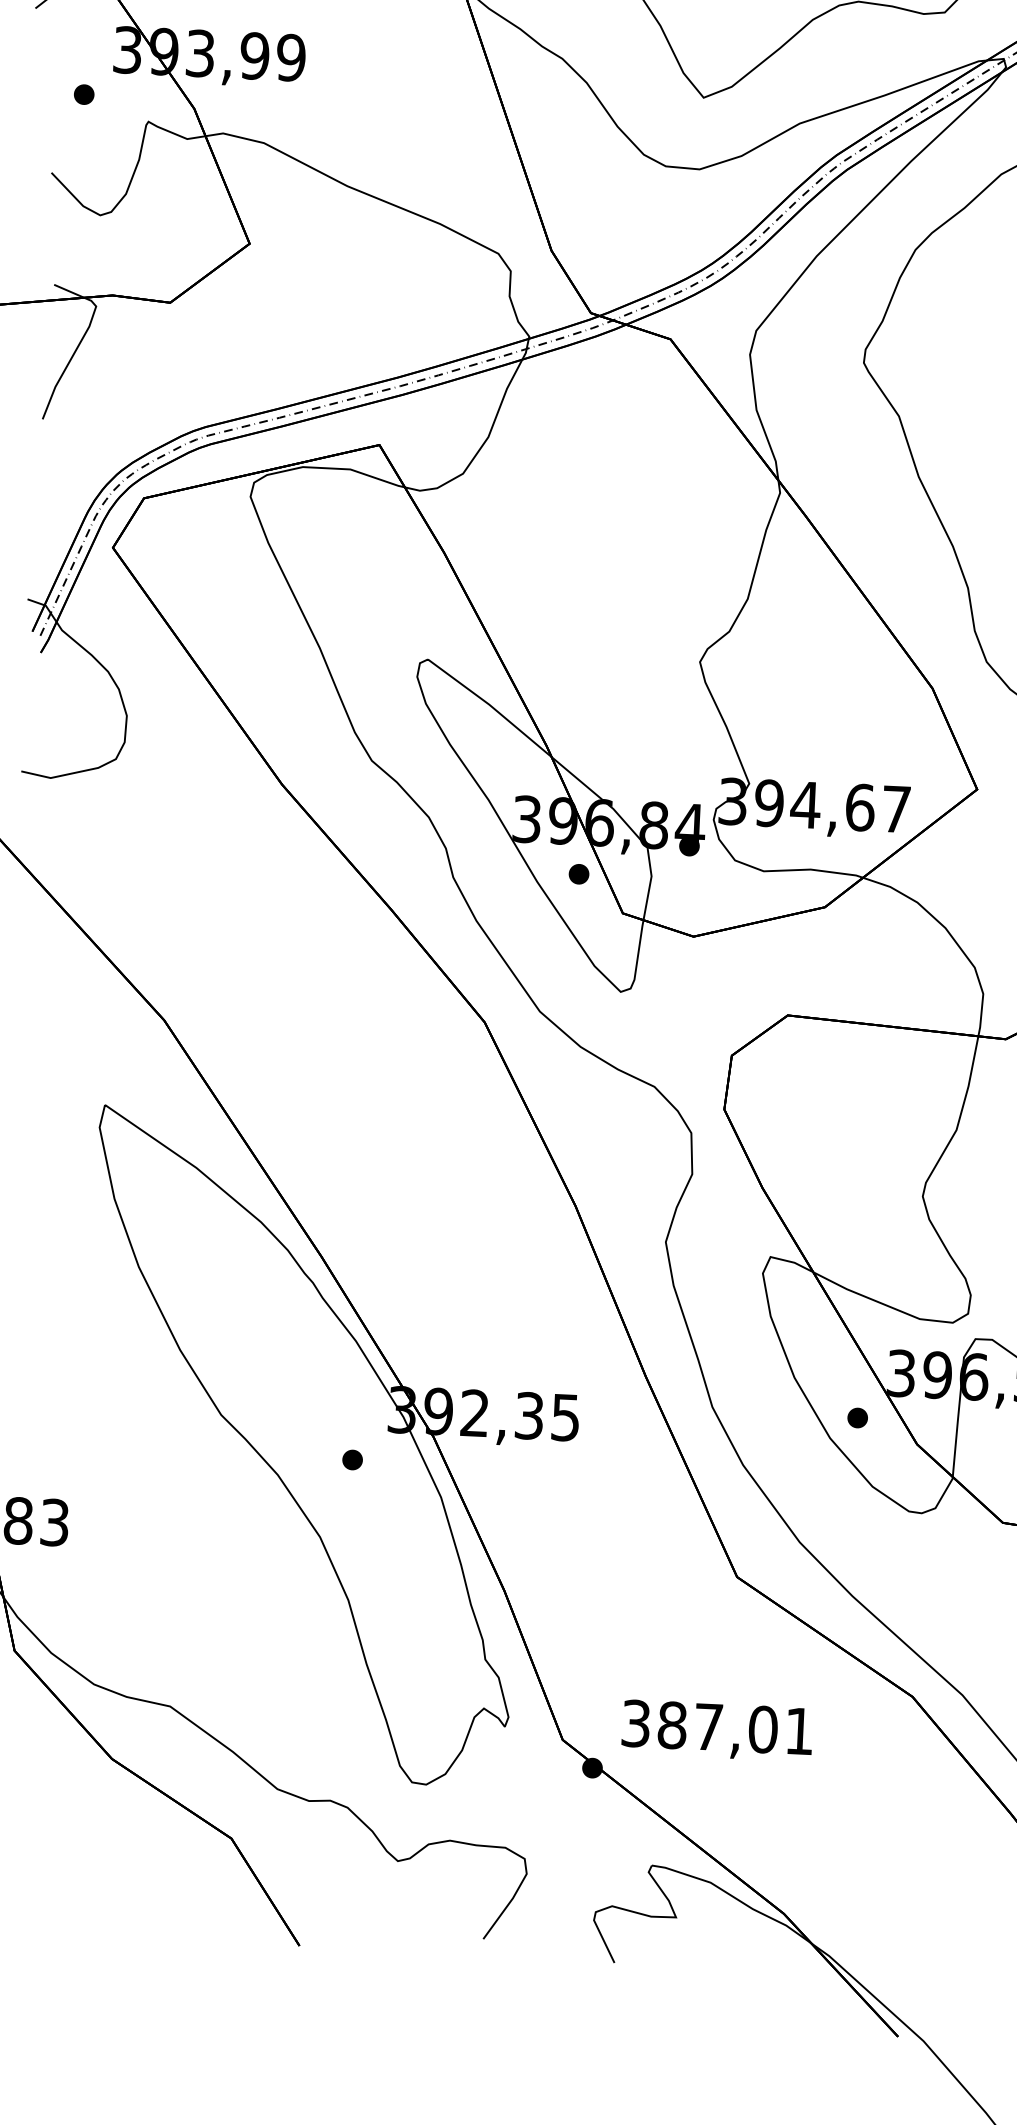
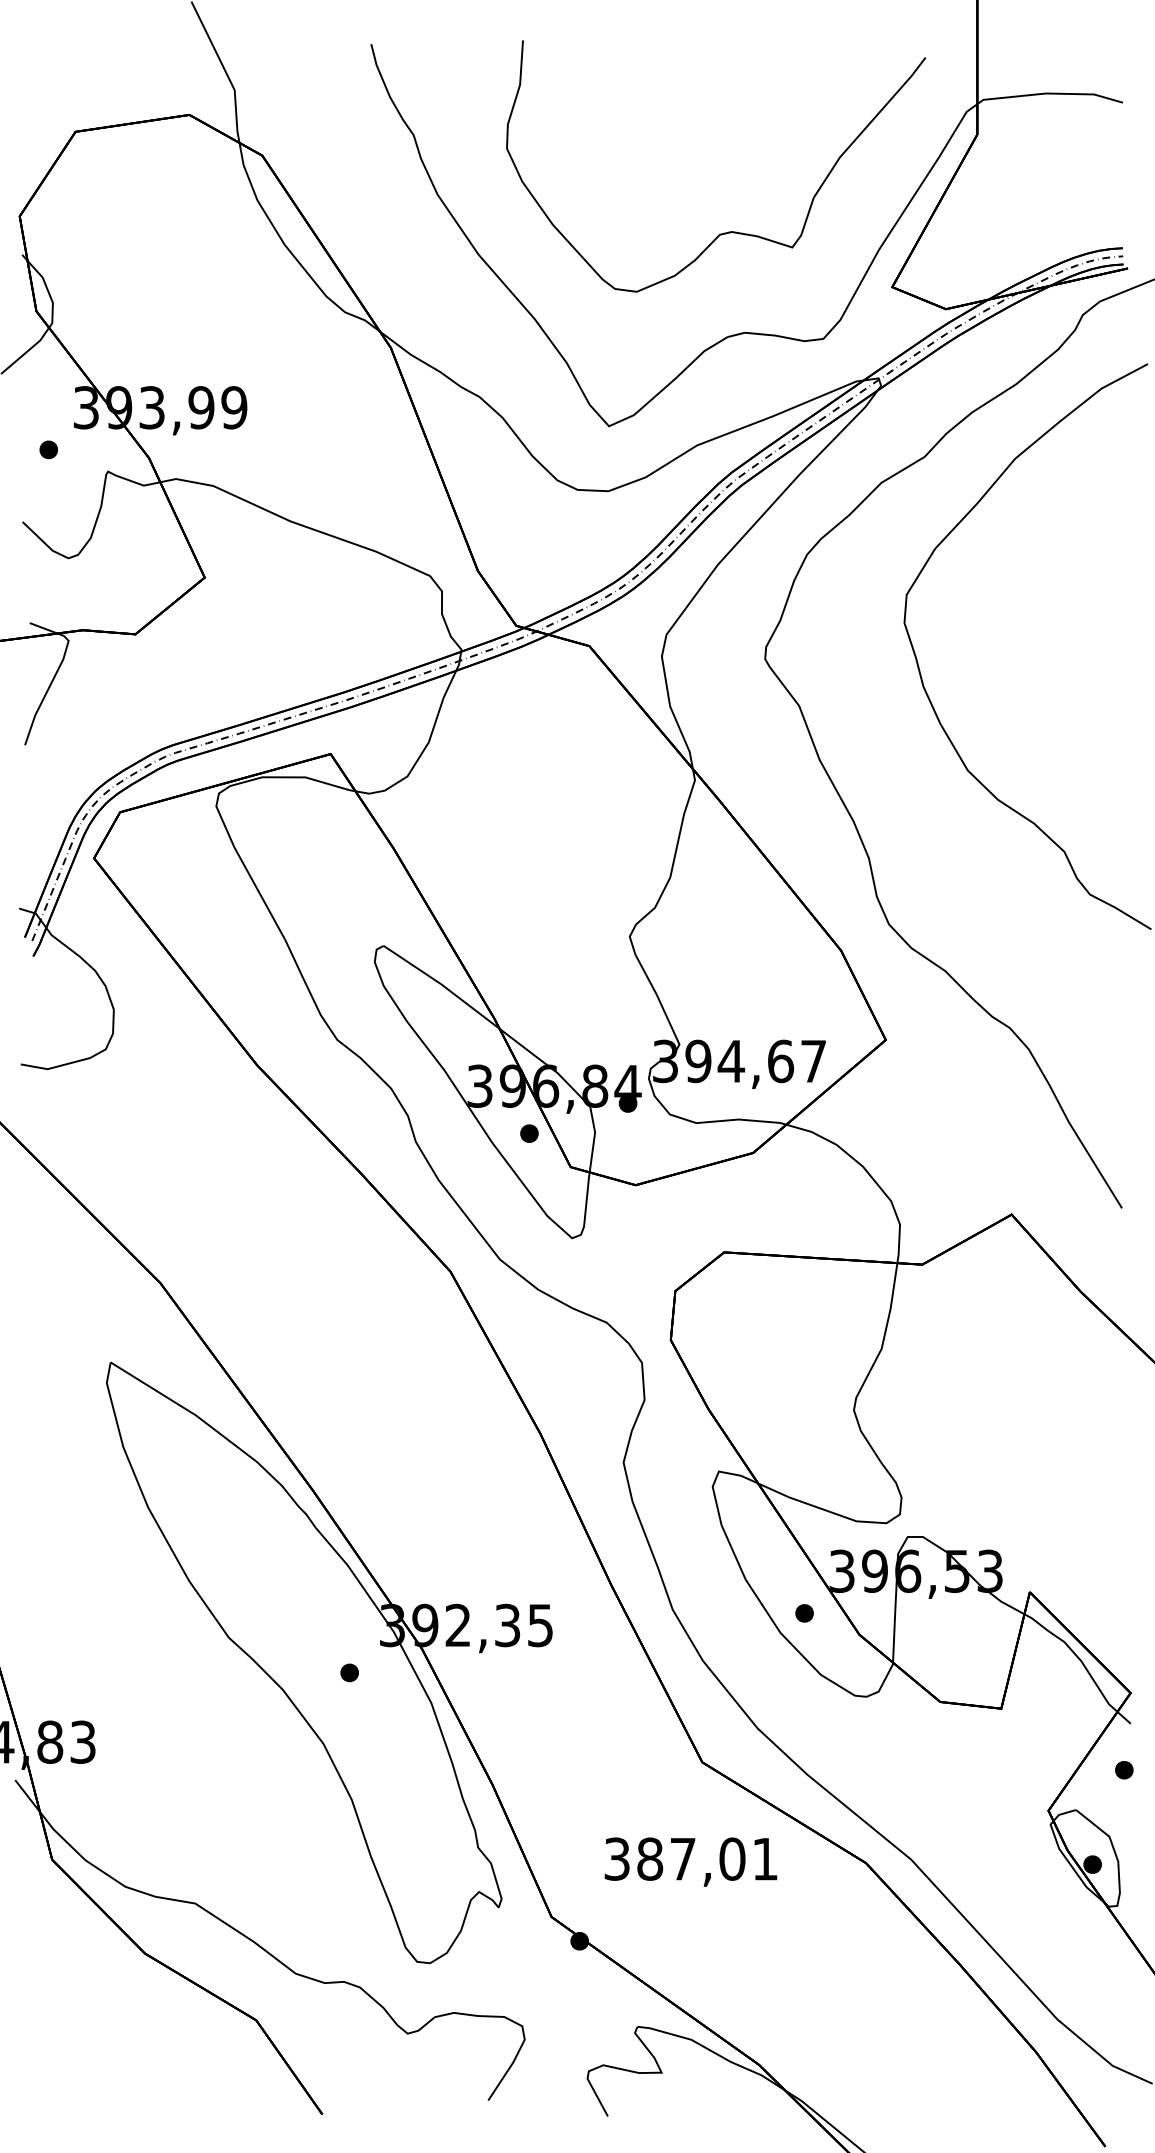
text: (716, 1730) -> (690, 1861), moved

